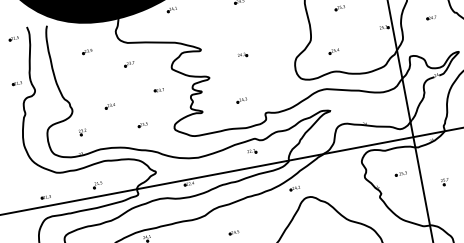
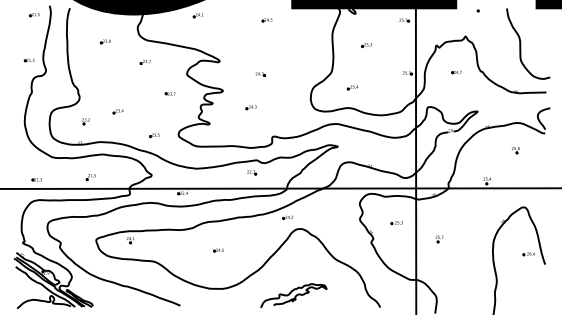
part: (241, 100) -> (250, 107), moved
part: (109, 106) -> (117, 111), moved
part: (142, 124) -> (154, 135), moved

